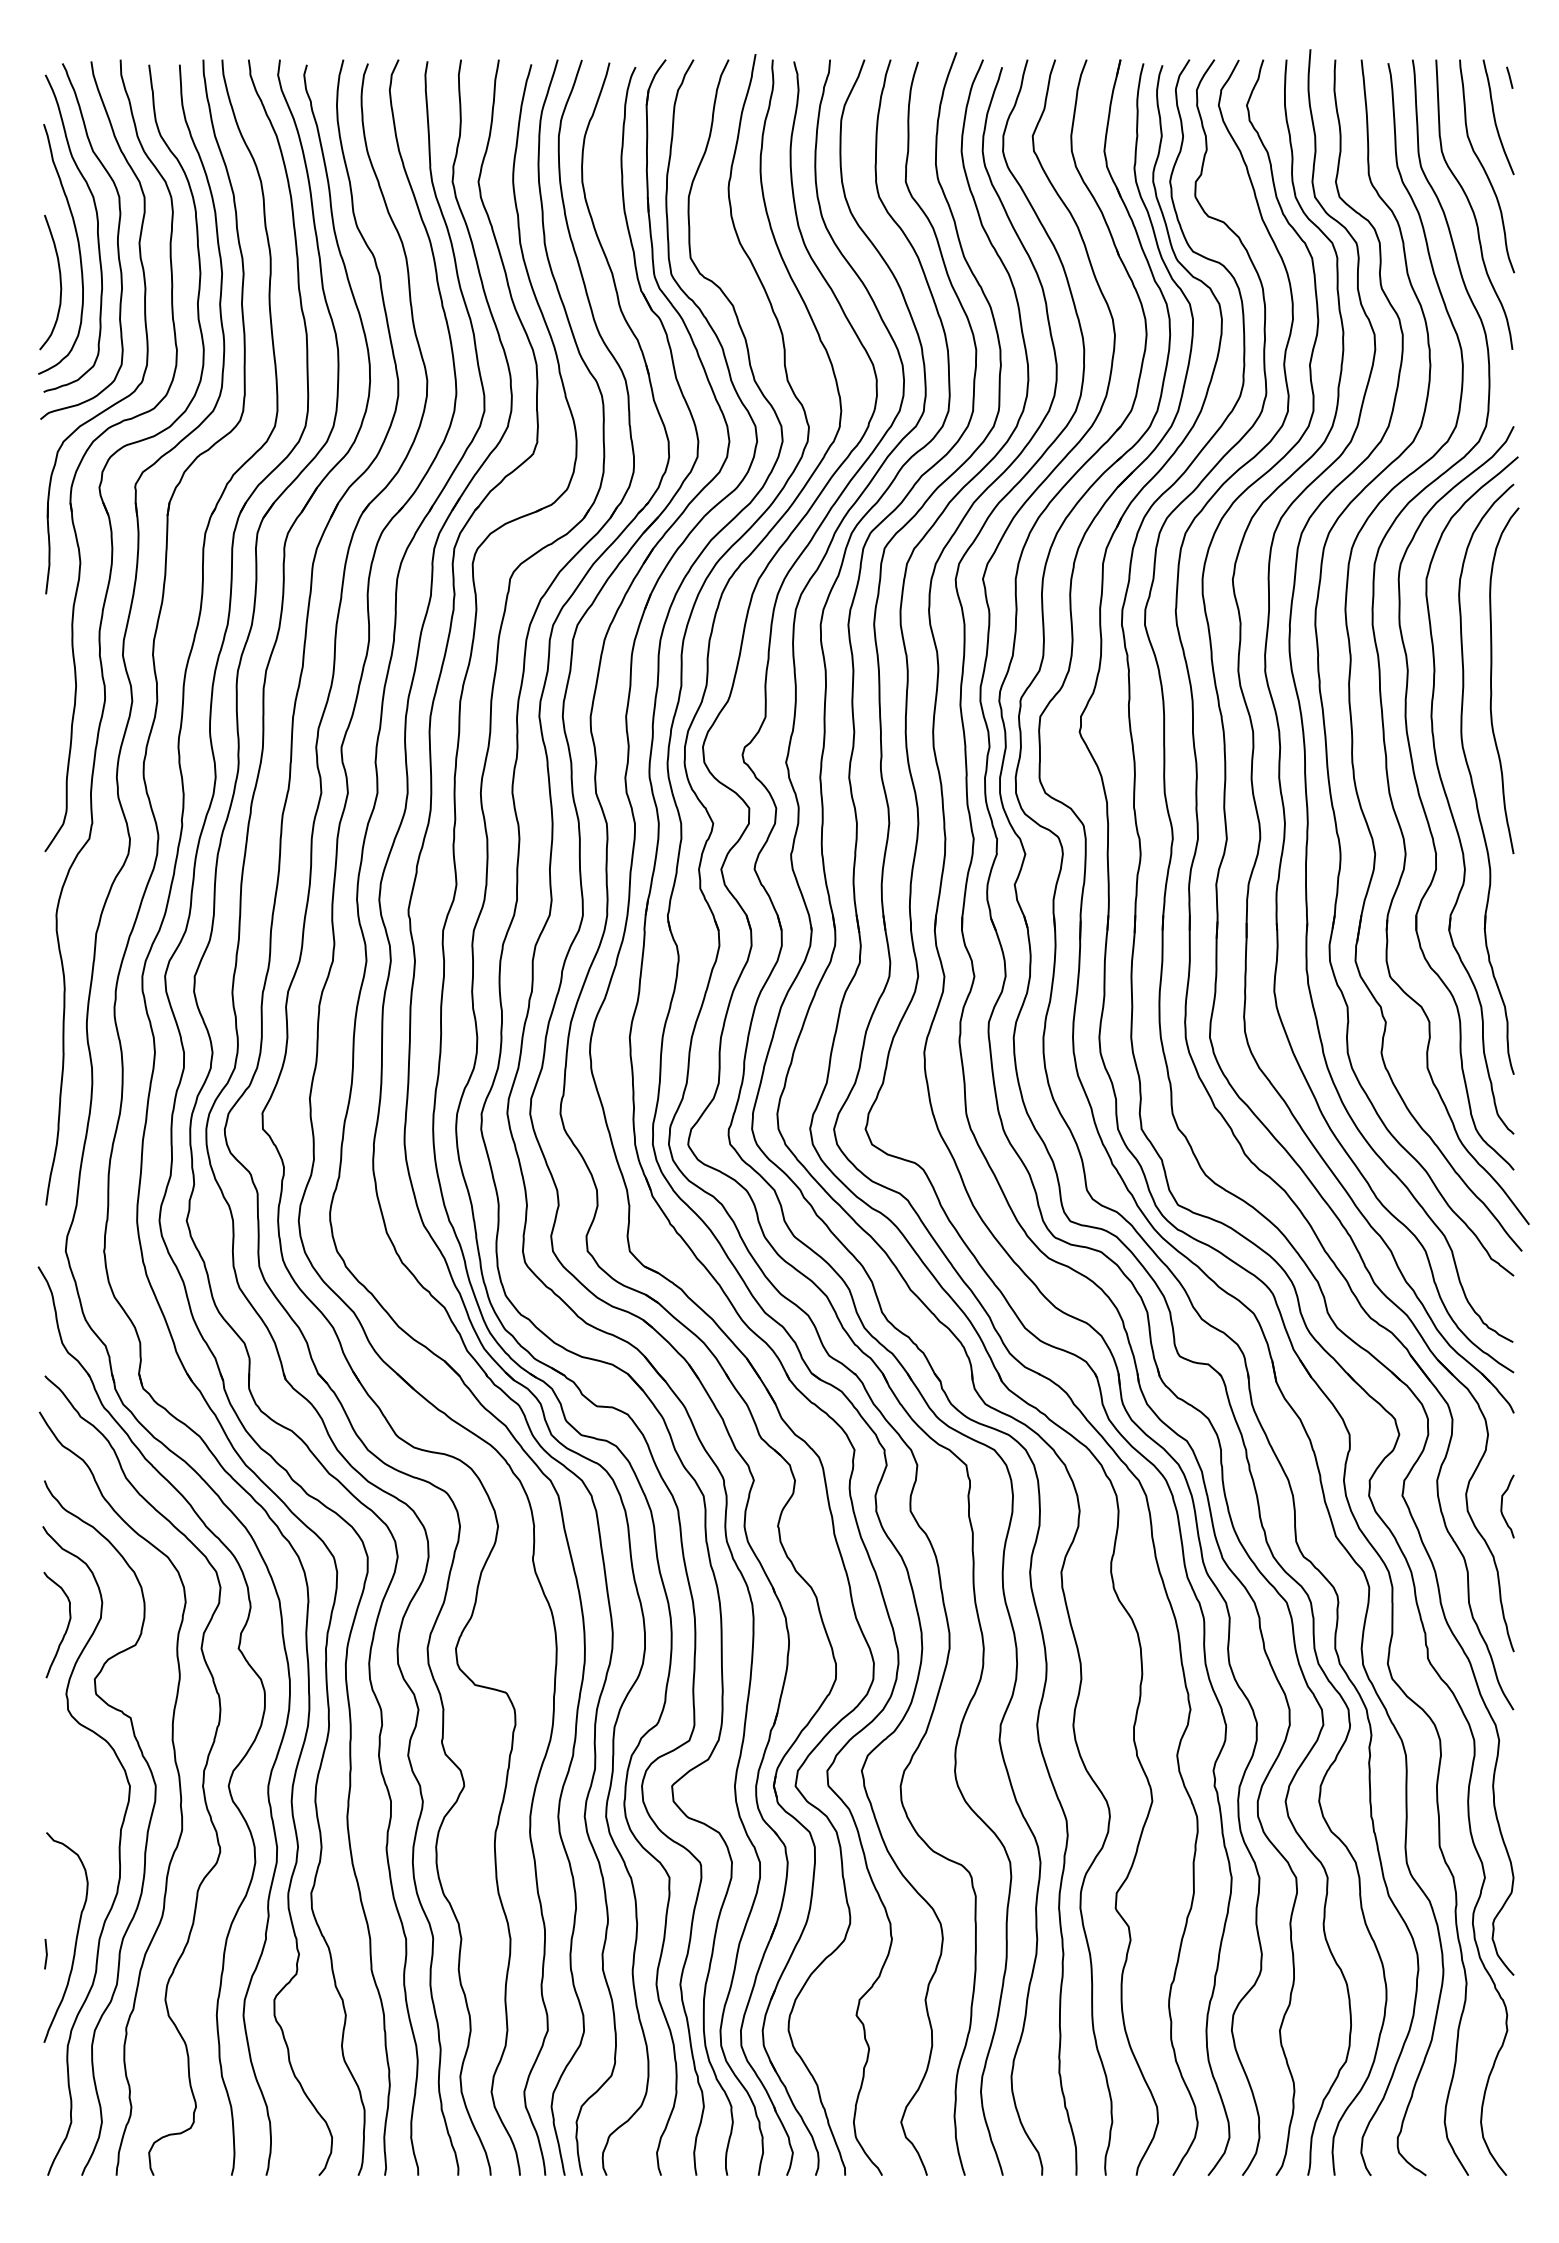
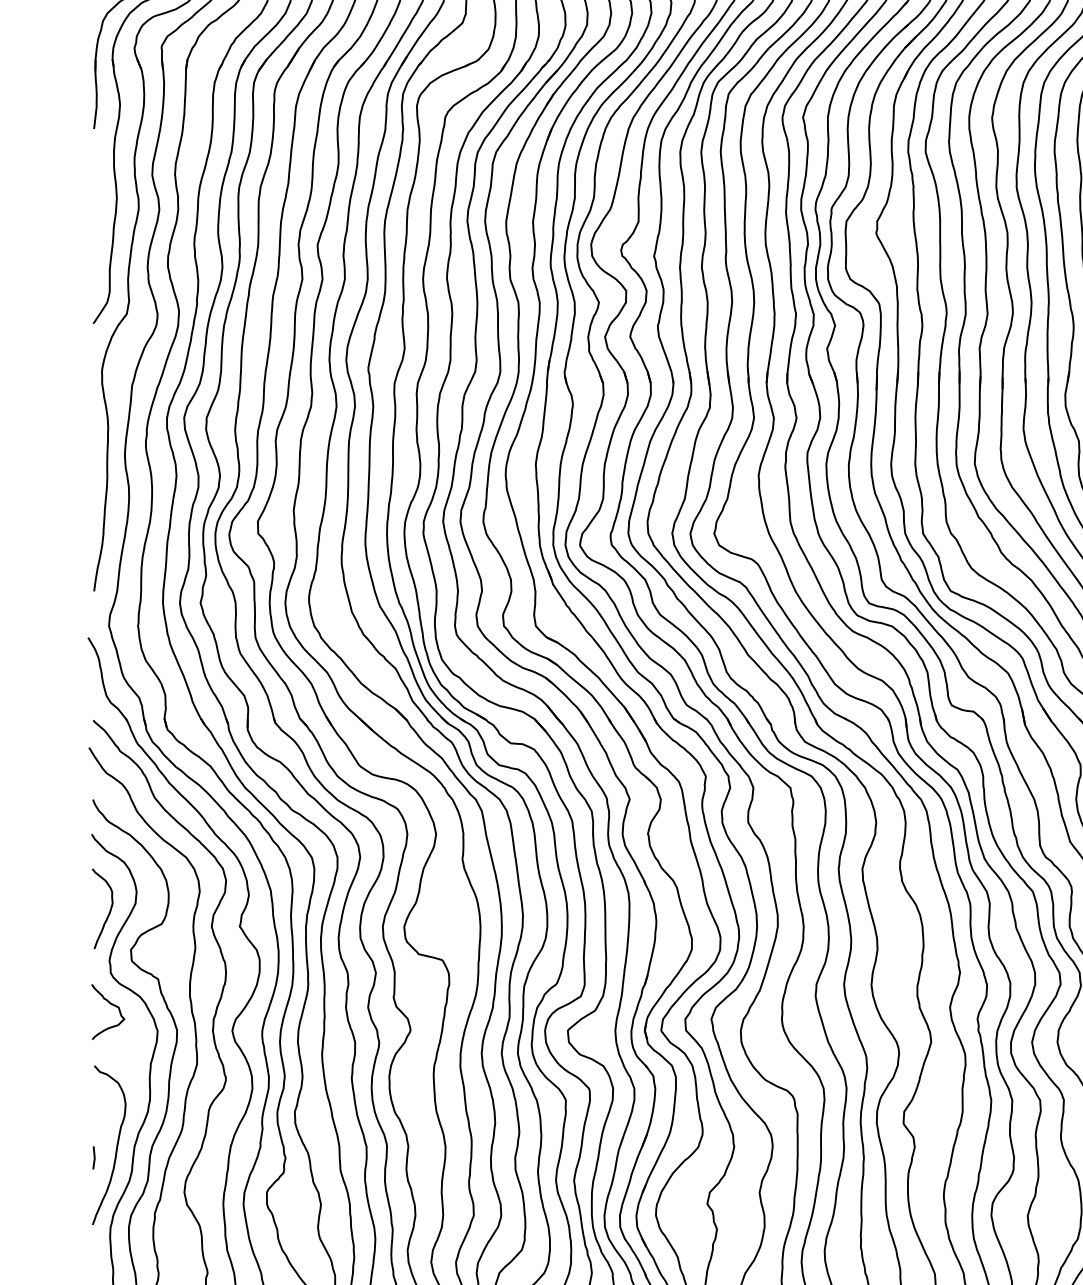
curve: (68, 1751) -> (111, 1004), added

